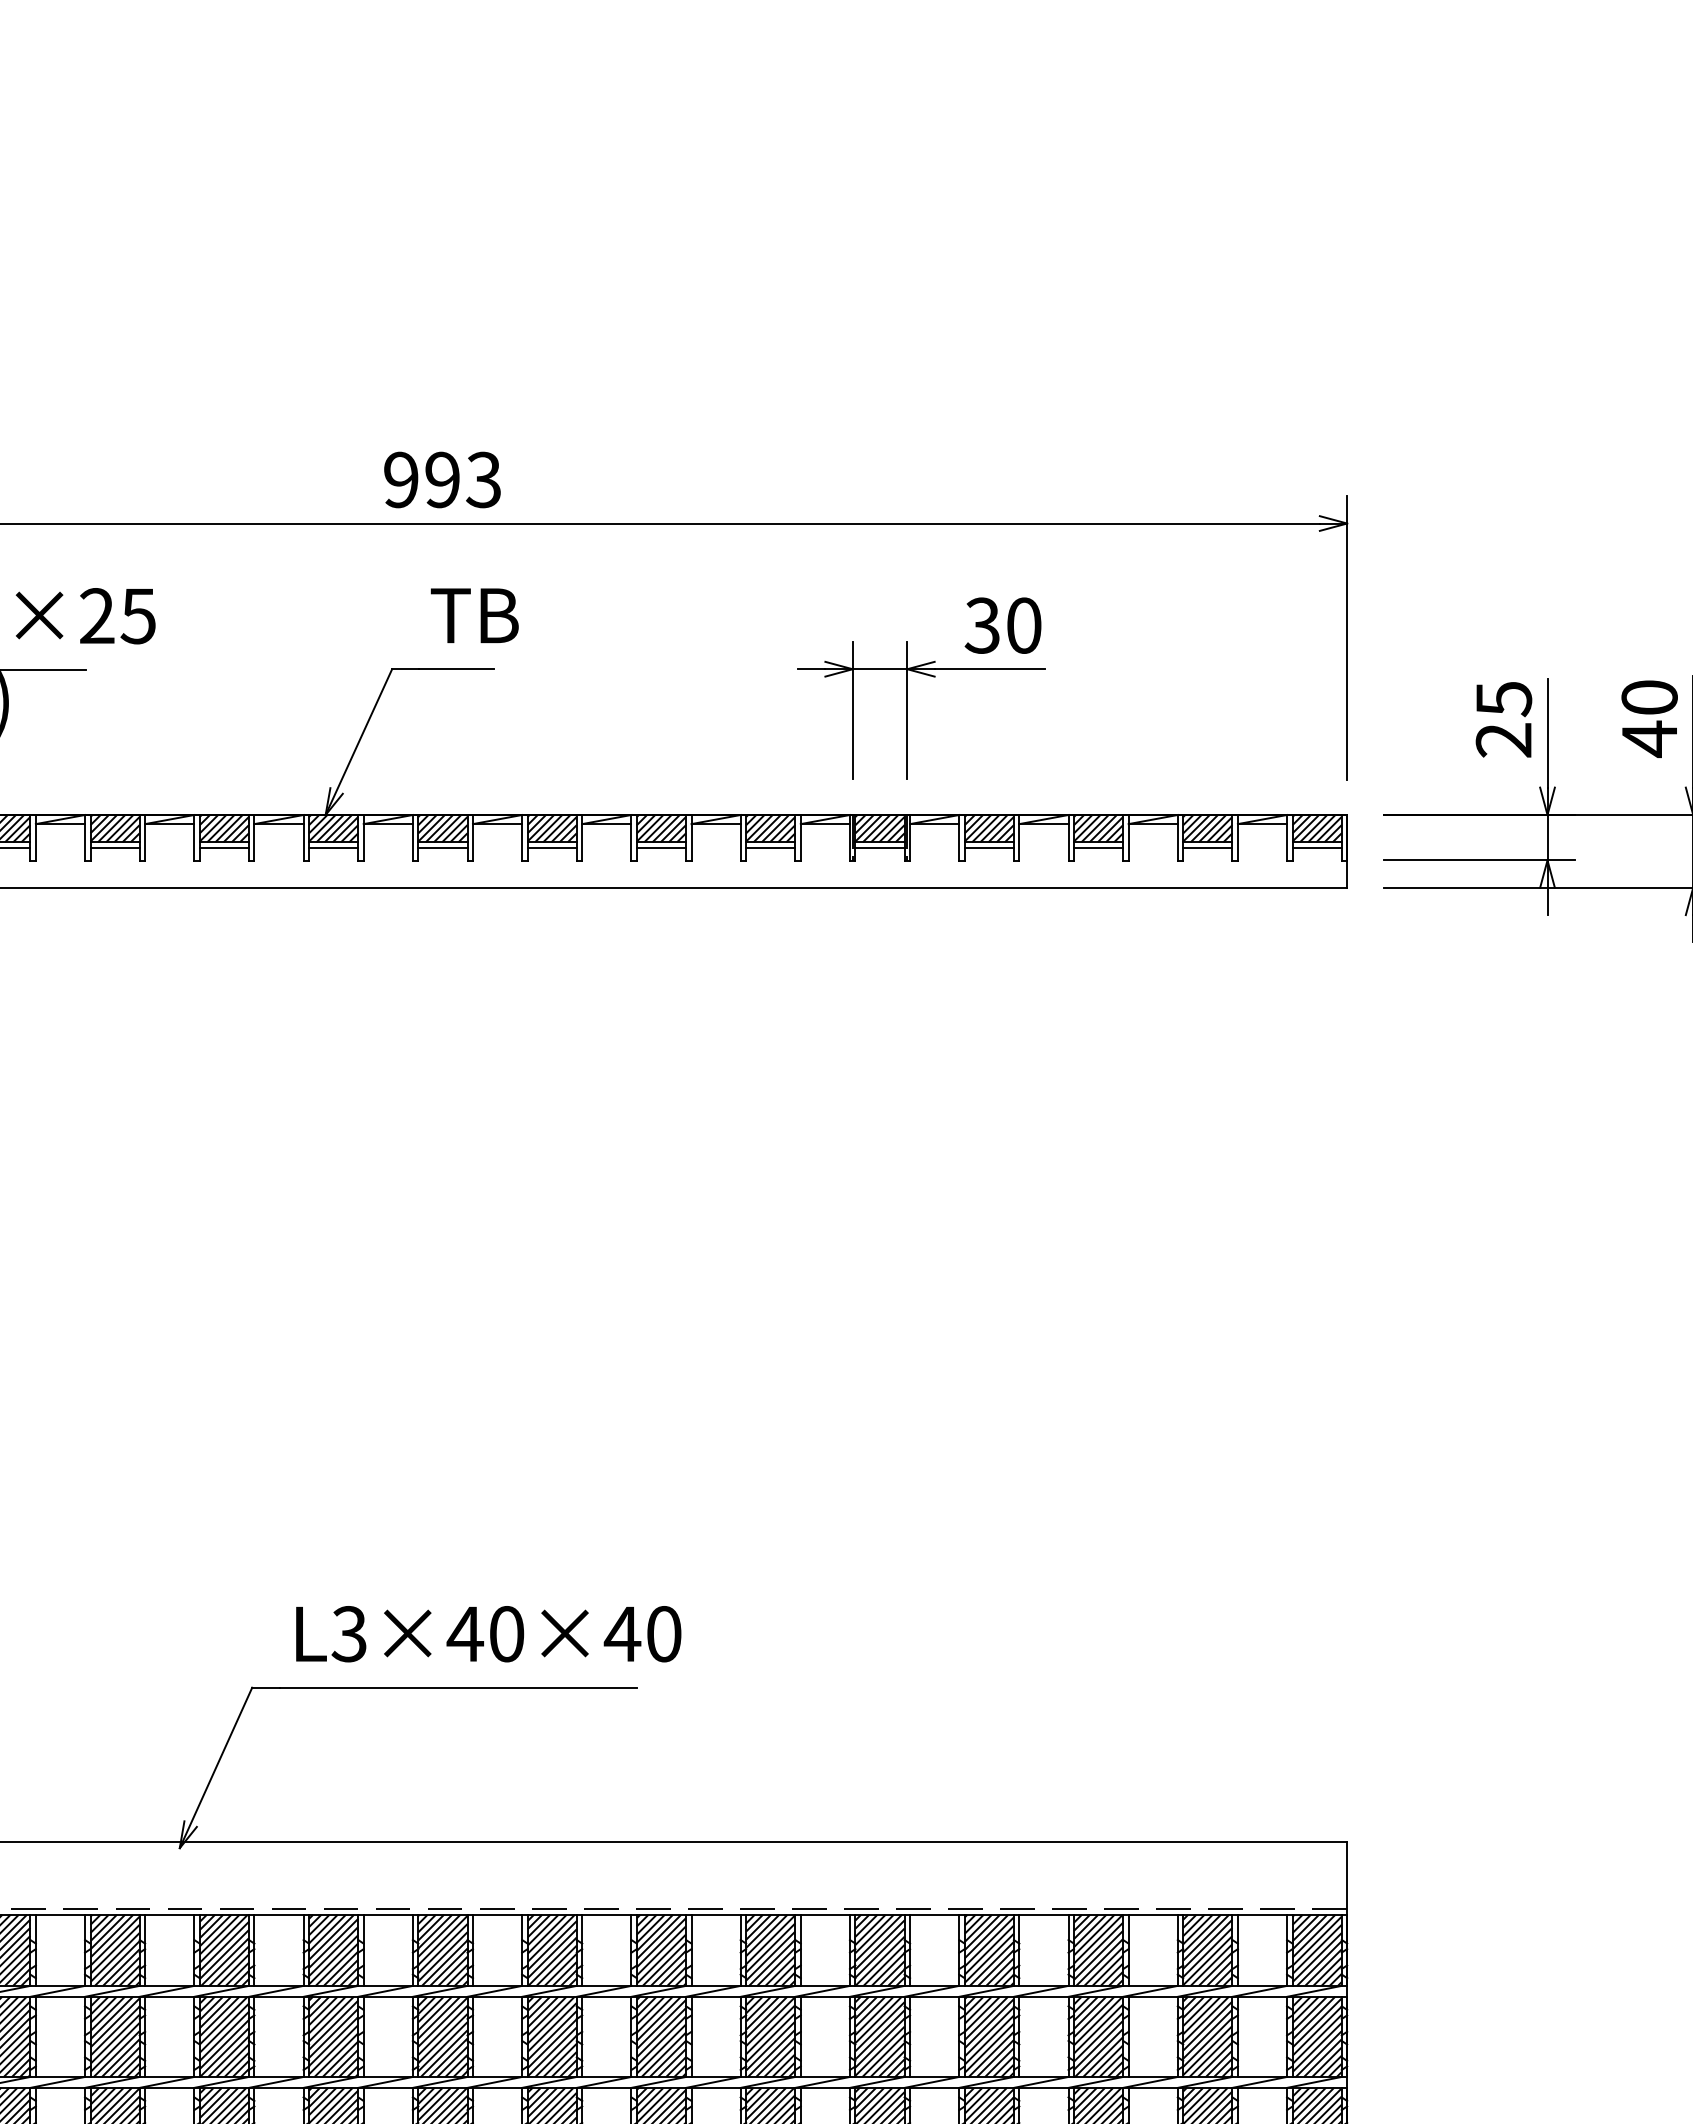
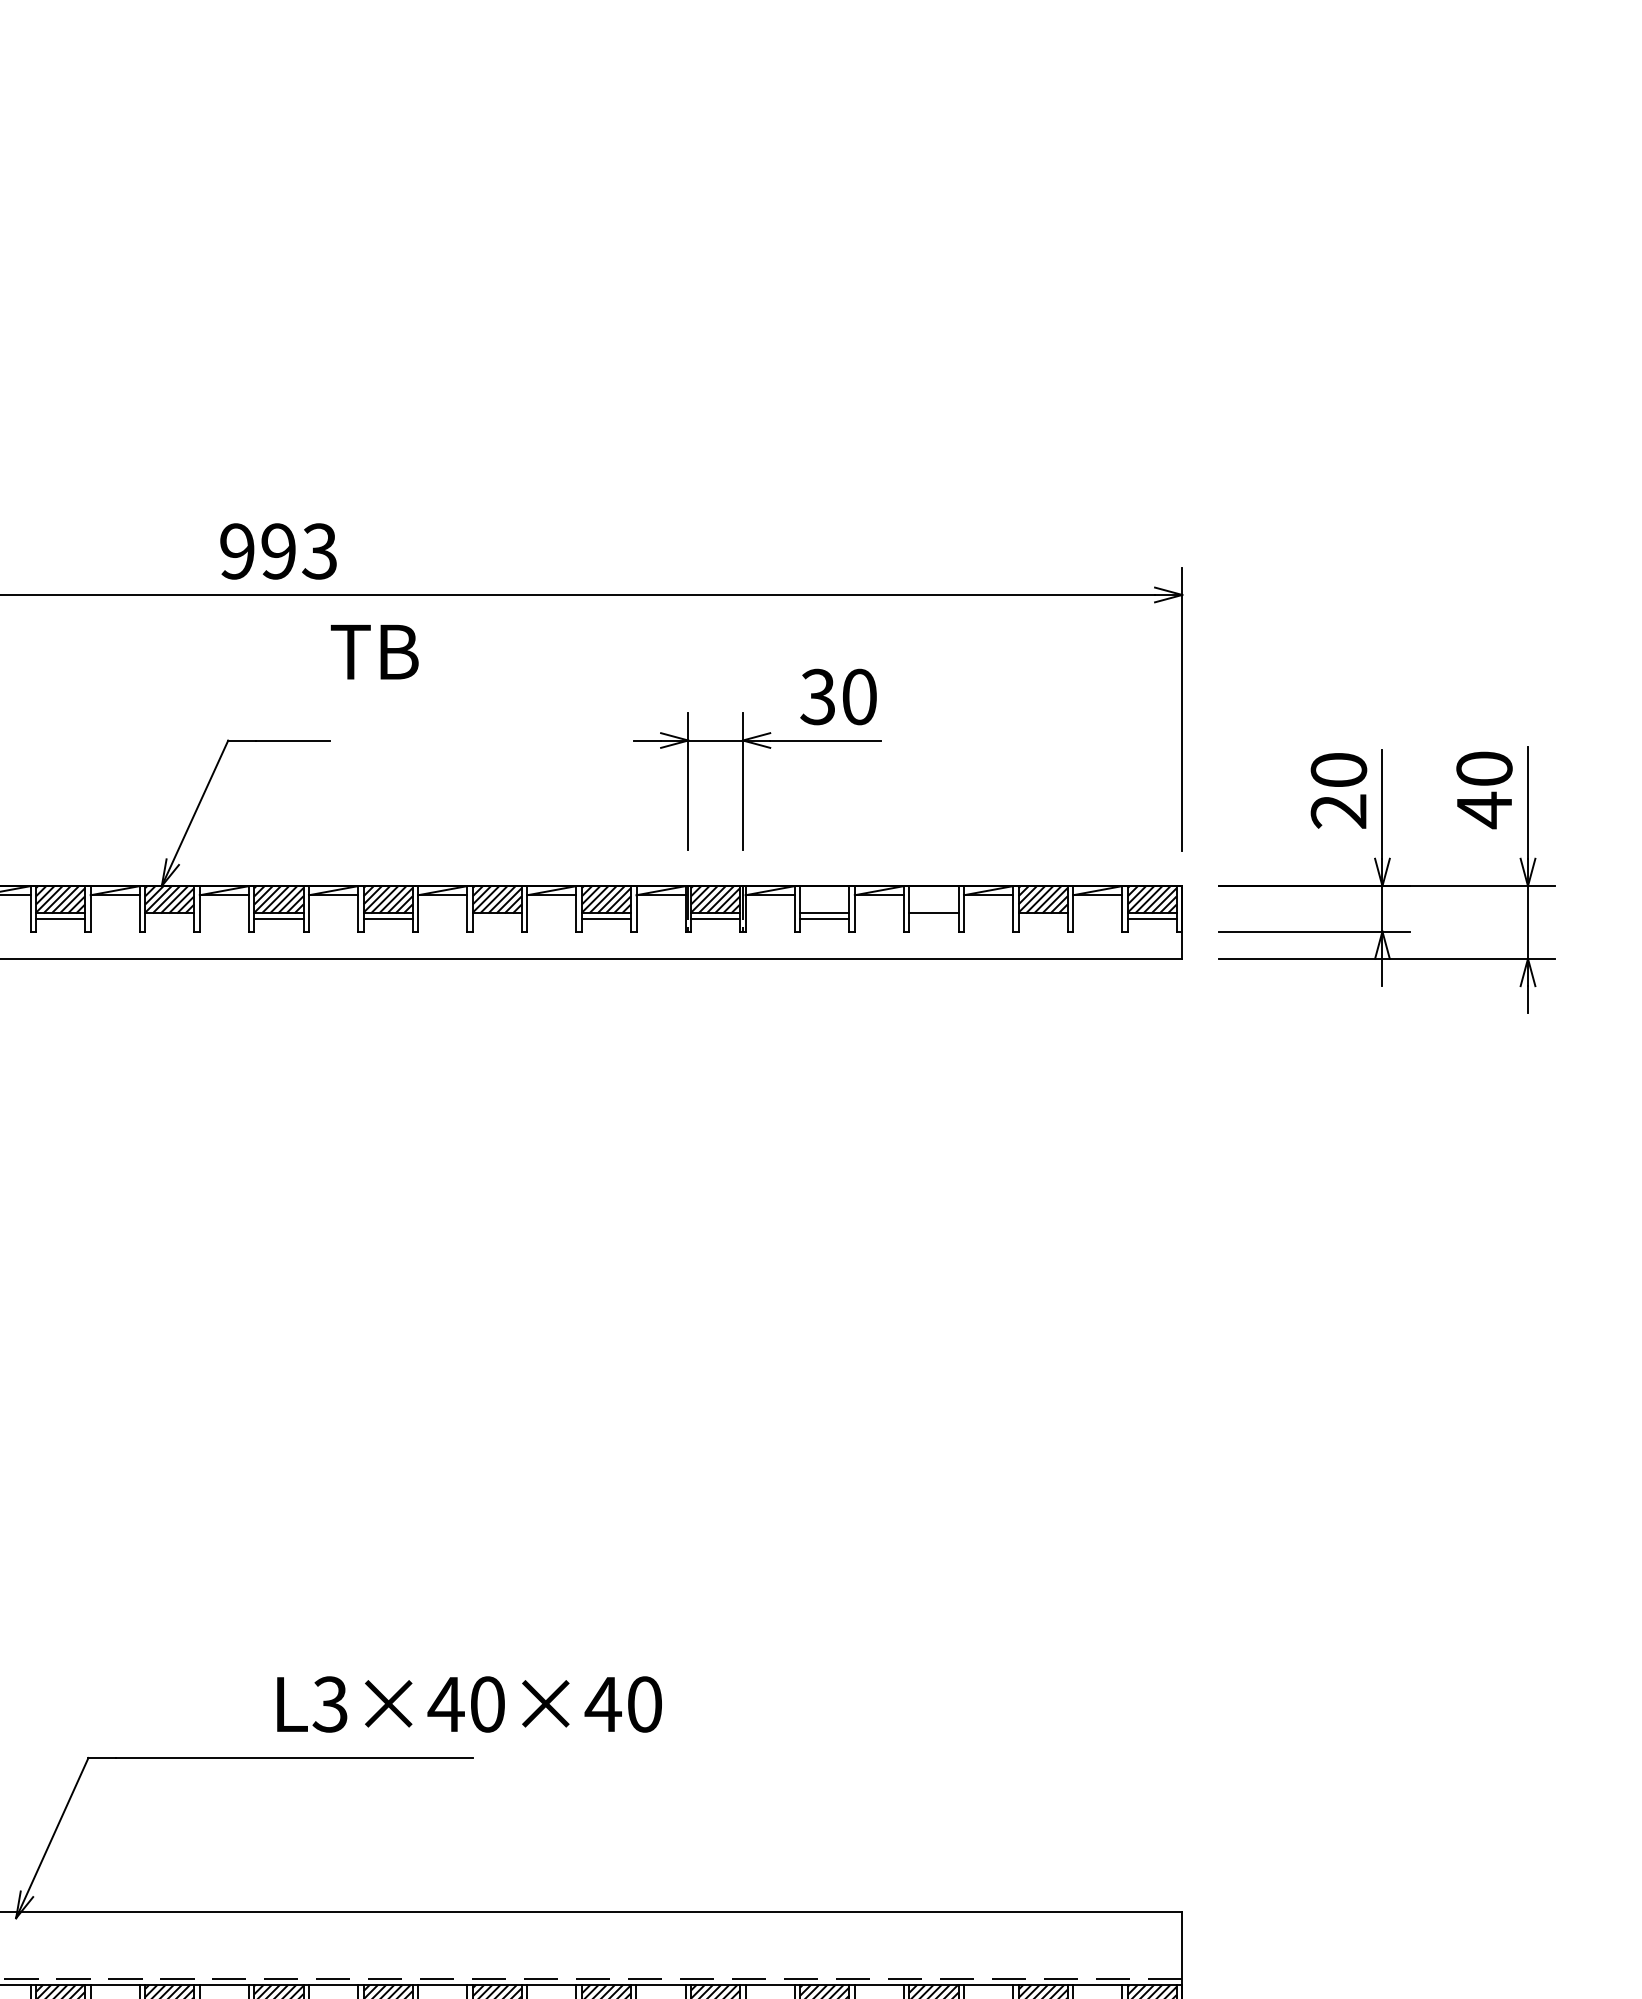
text: (474, 615) -> (374, 651), moved
text: (1503, 699) -> (1338, 770), 25 -> 20
hatch: (988, 828) -> (823, 899), removed
hatch: (1098, 828) -> (933, 899), removed
line: (333, 847) -> (169, 918), removed
line: (661, 847) -> (497, 918), removed
line: (1098, 847) -> (933, 918), removed
line: (1207, 847) -> (1042, 918), removed
text: (488, 1634) -> (469, 1704), moved

